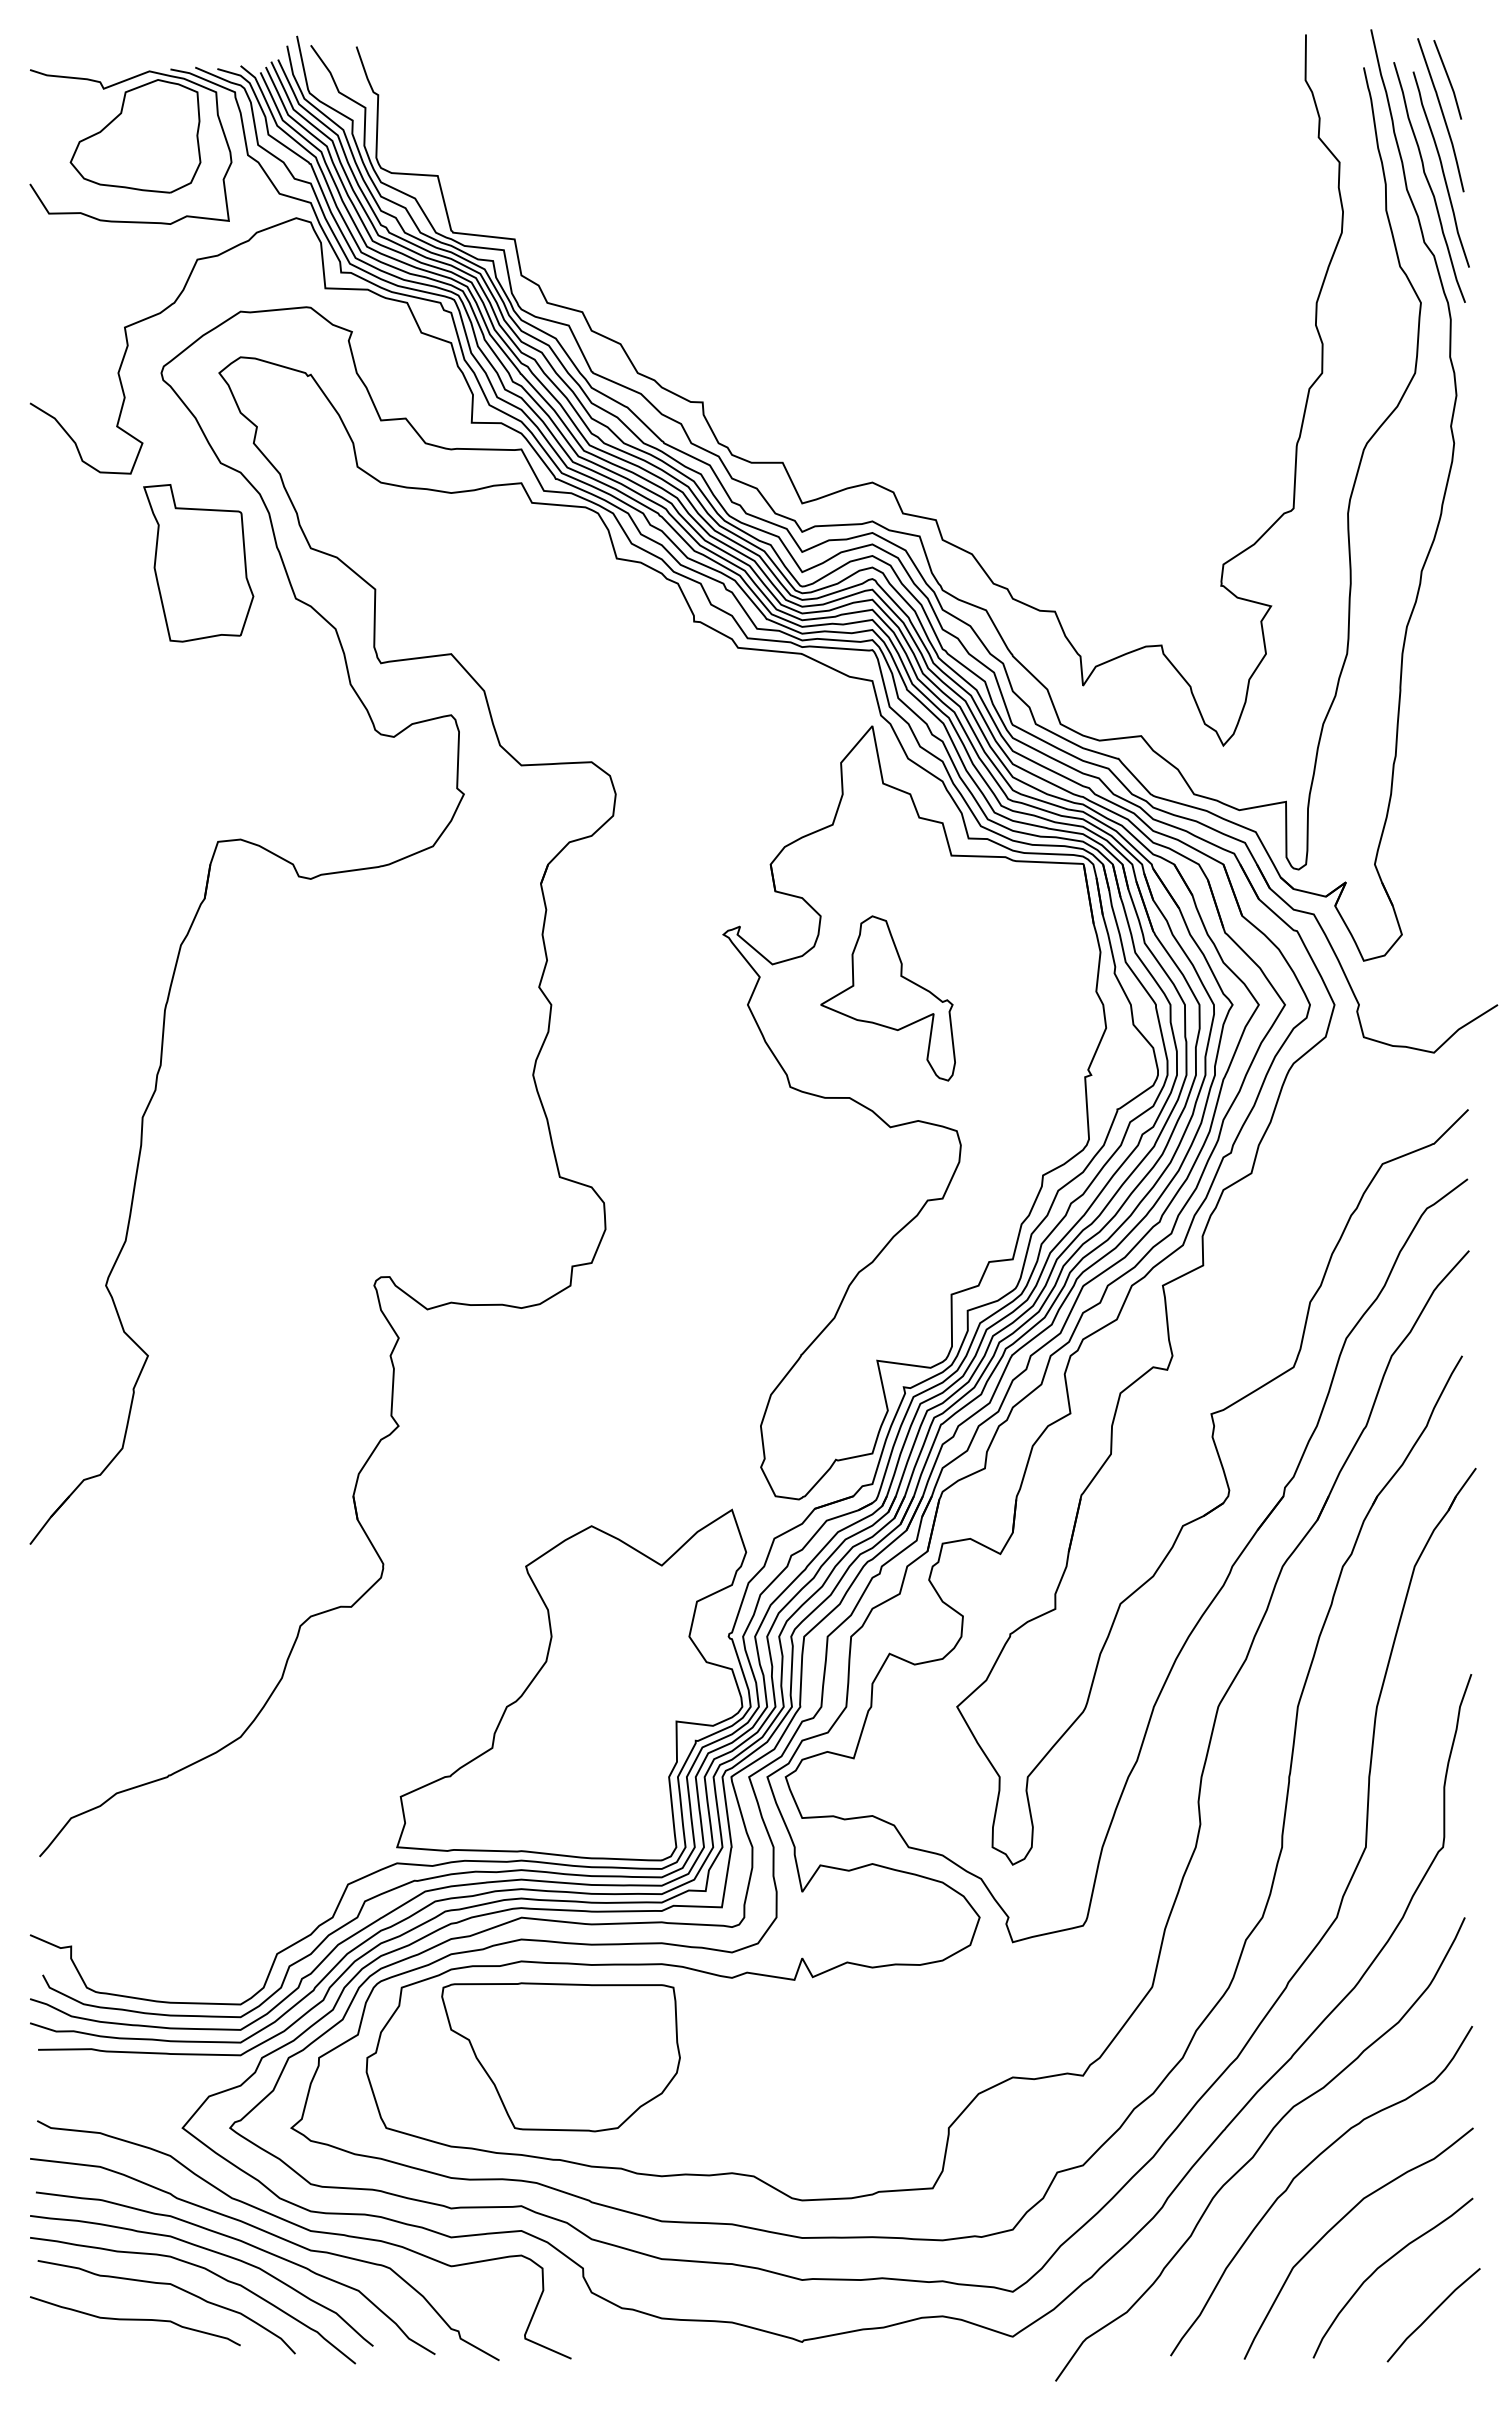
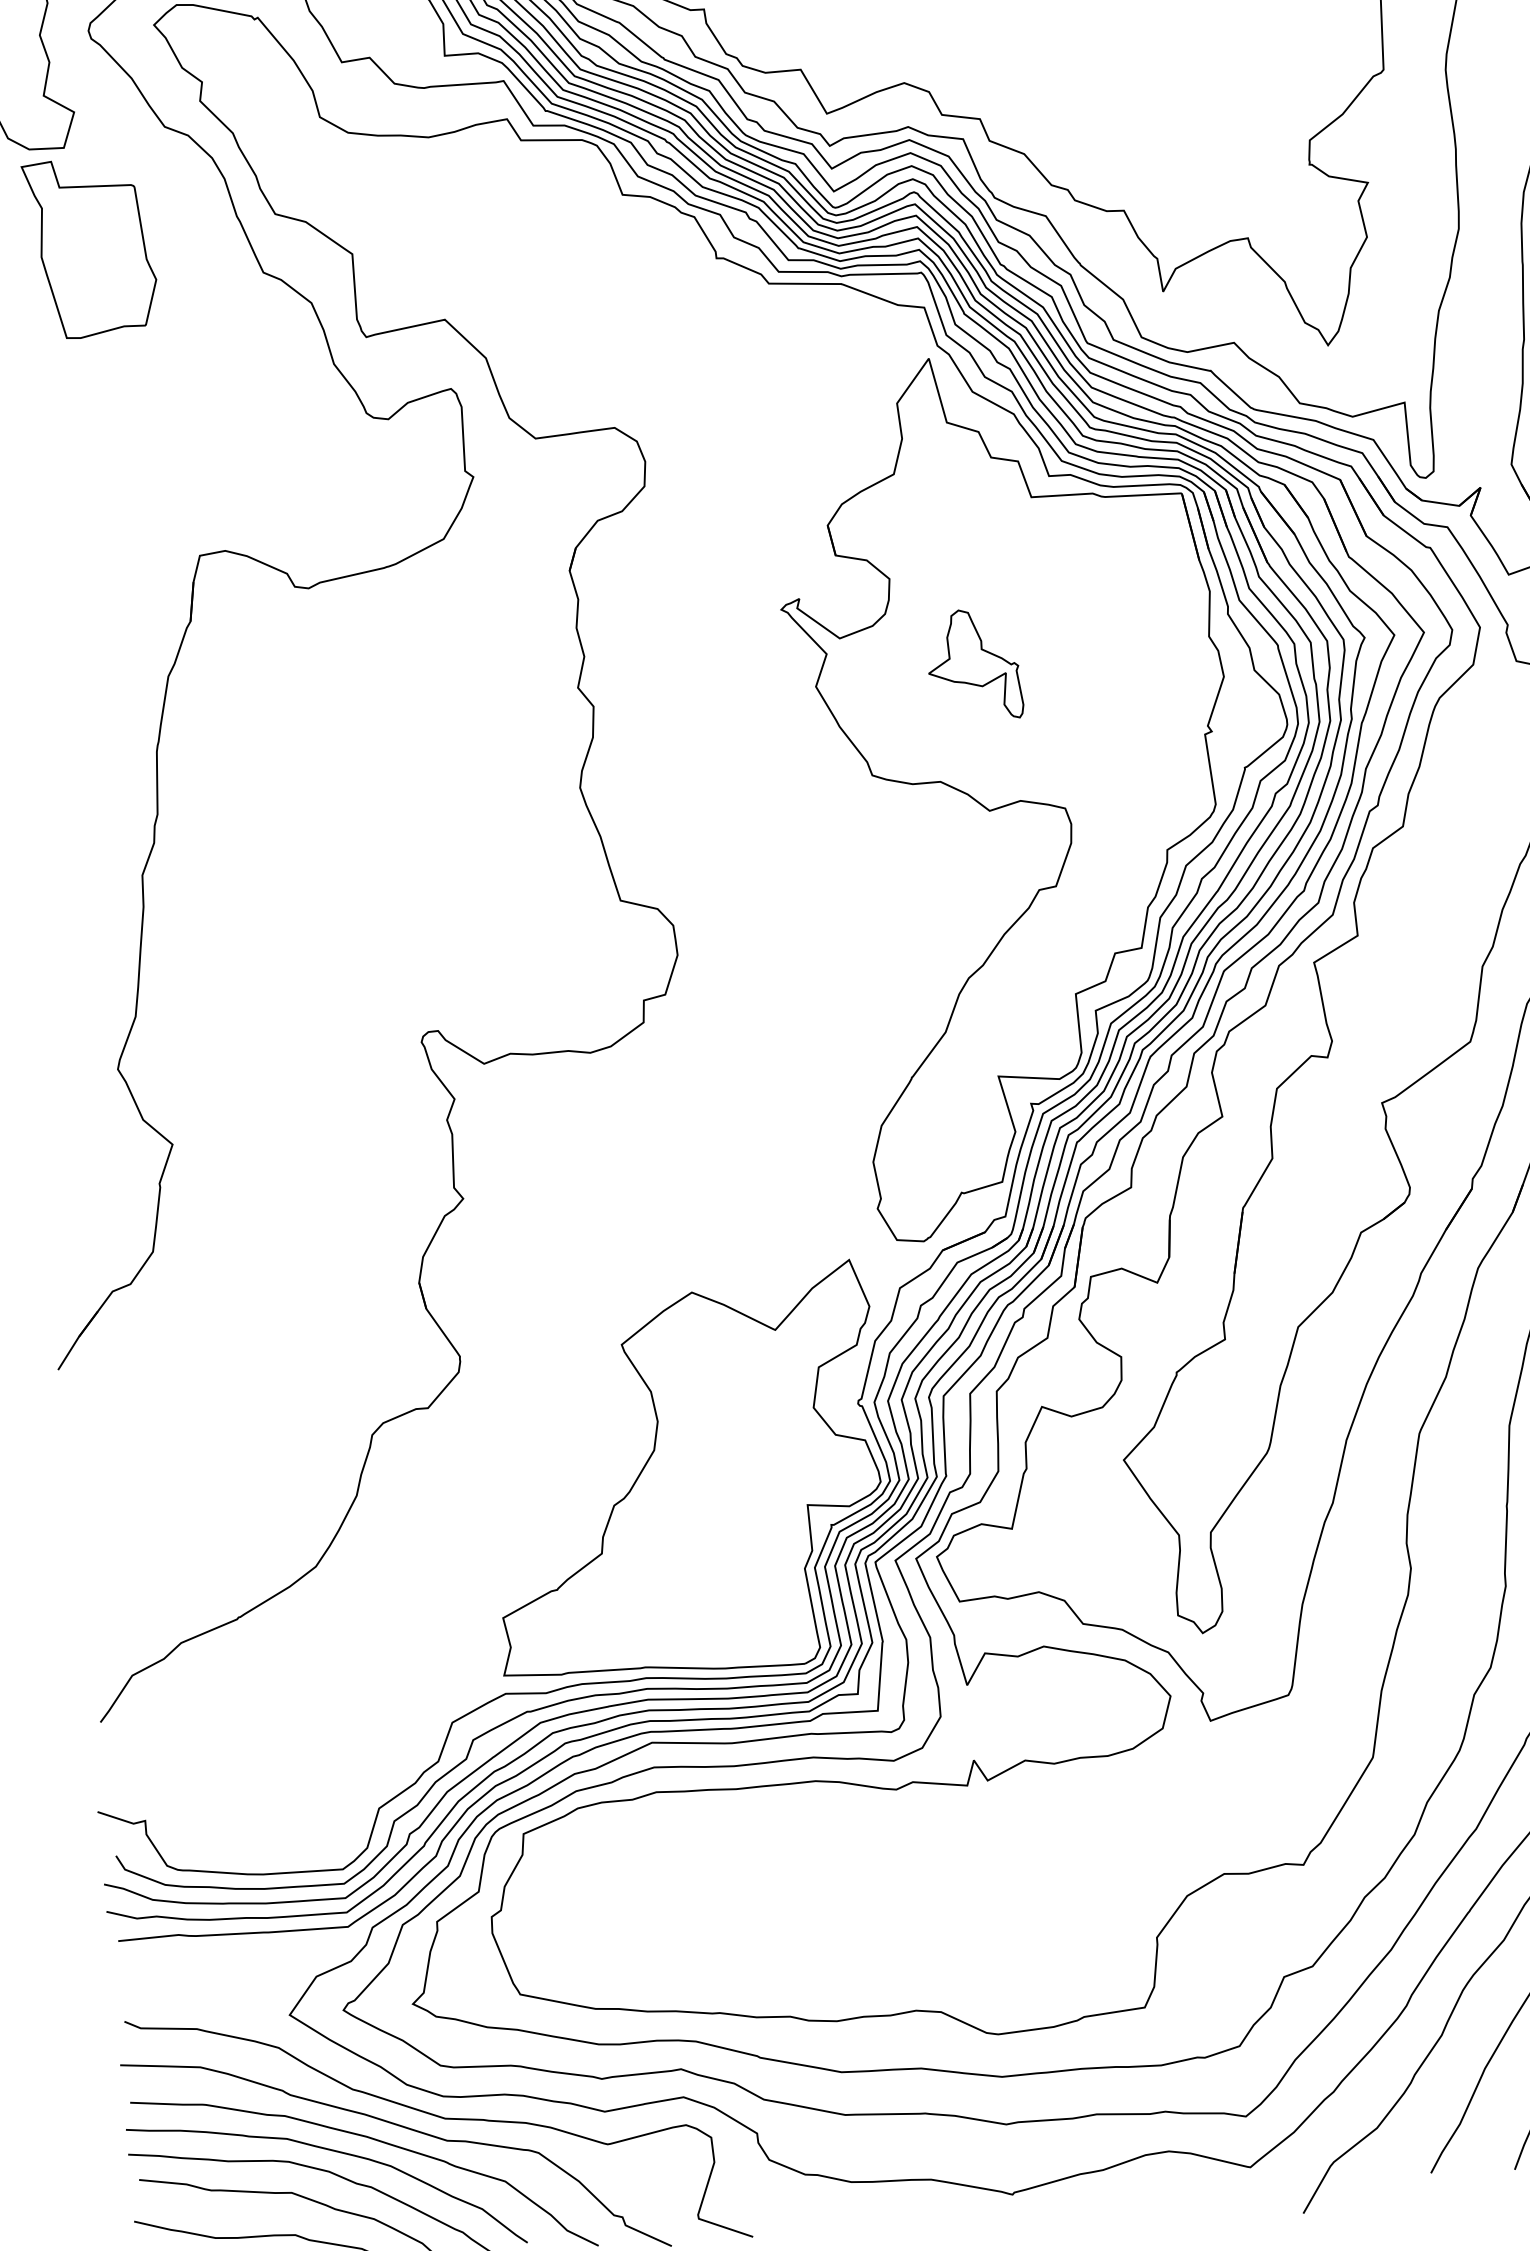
part: (198, 563) -> (90, 247), moved
part: (887, 998) -> (973, 665), size x0.6
part: (560, 2057) -> (710, 1897), removed

